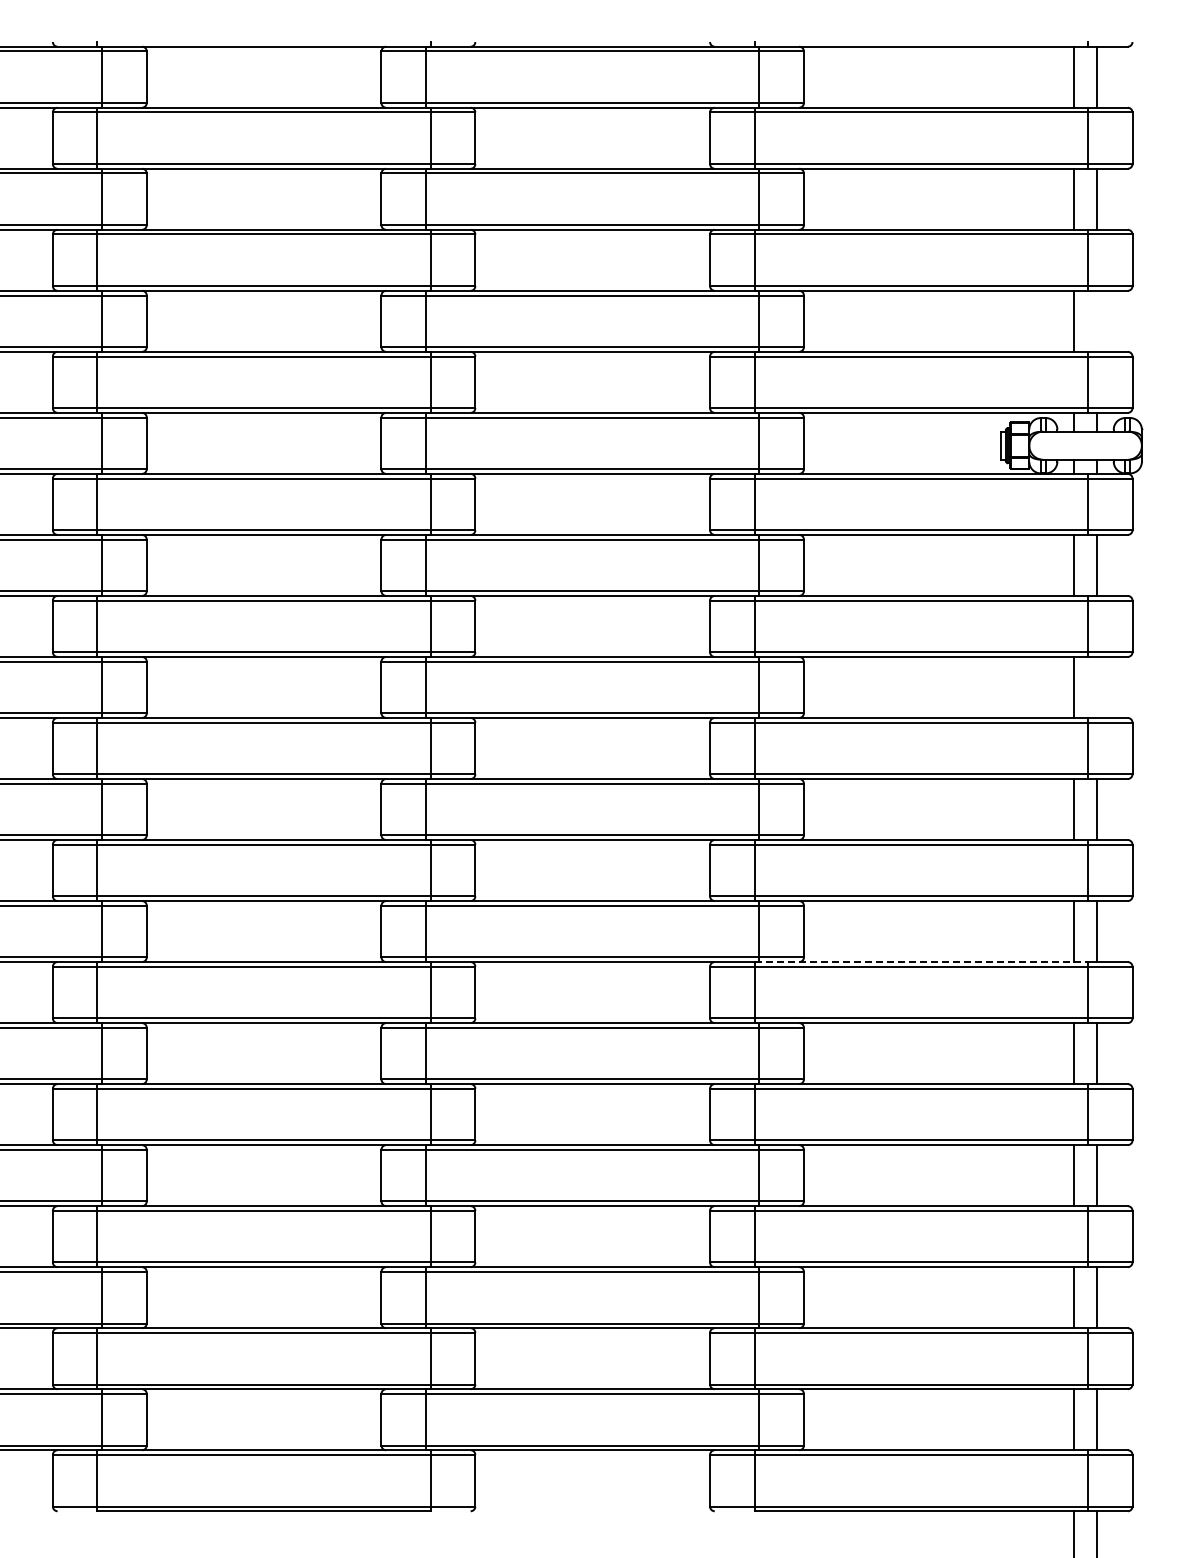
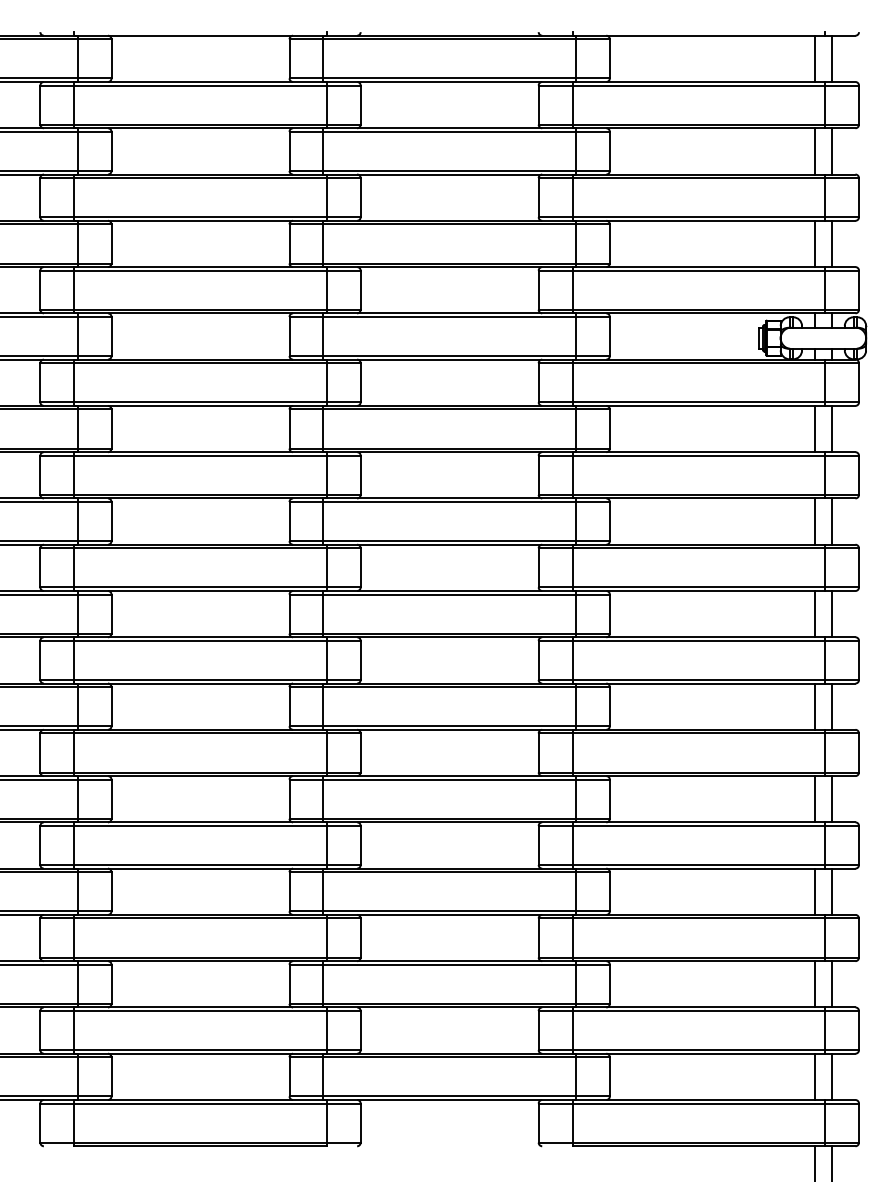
line: (1097, 320) -> (832, 243), added
line: (1097, 686) -> (832, 520), added
line: (921, 962) -> (699, 730), dashed -> solid

